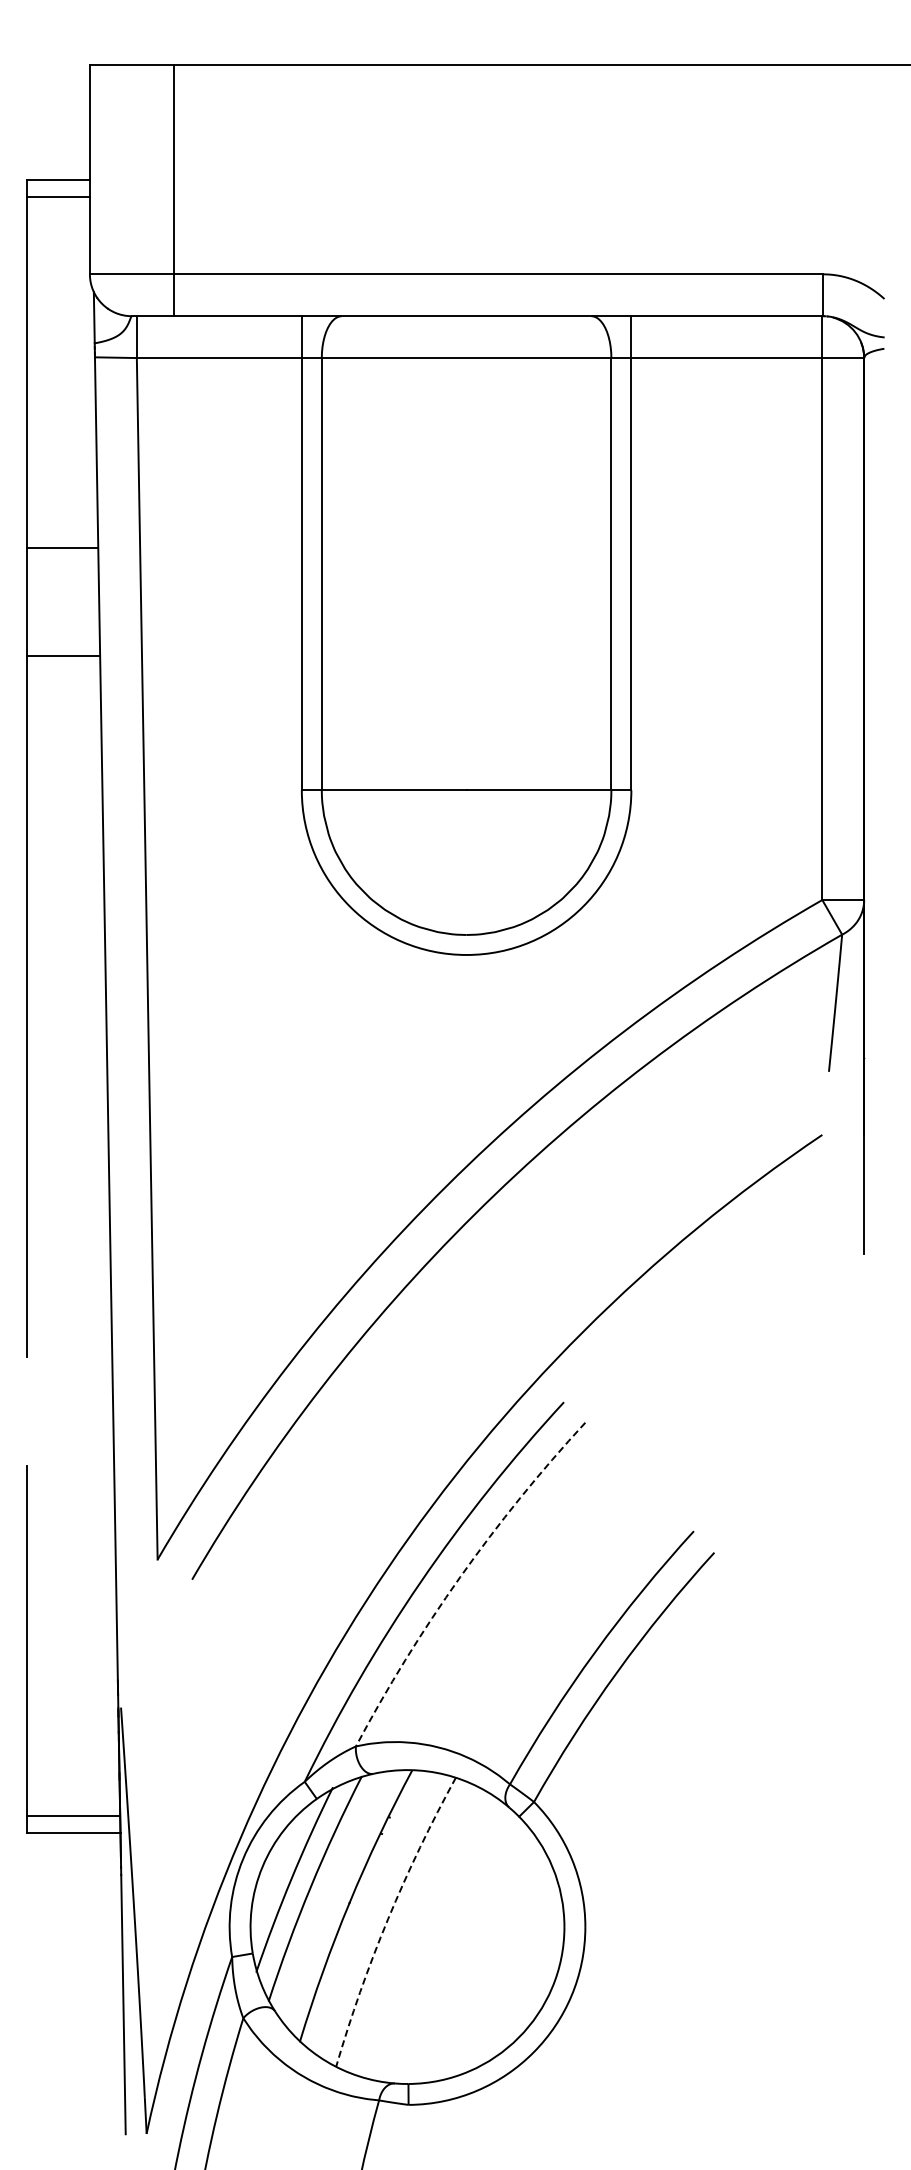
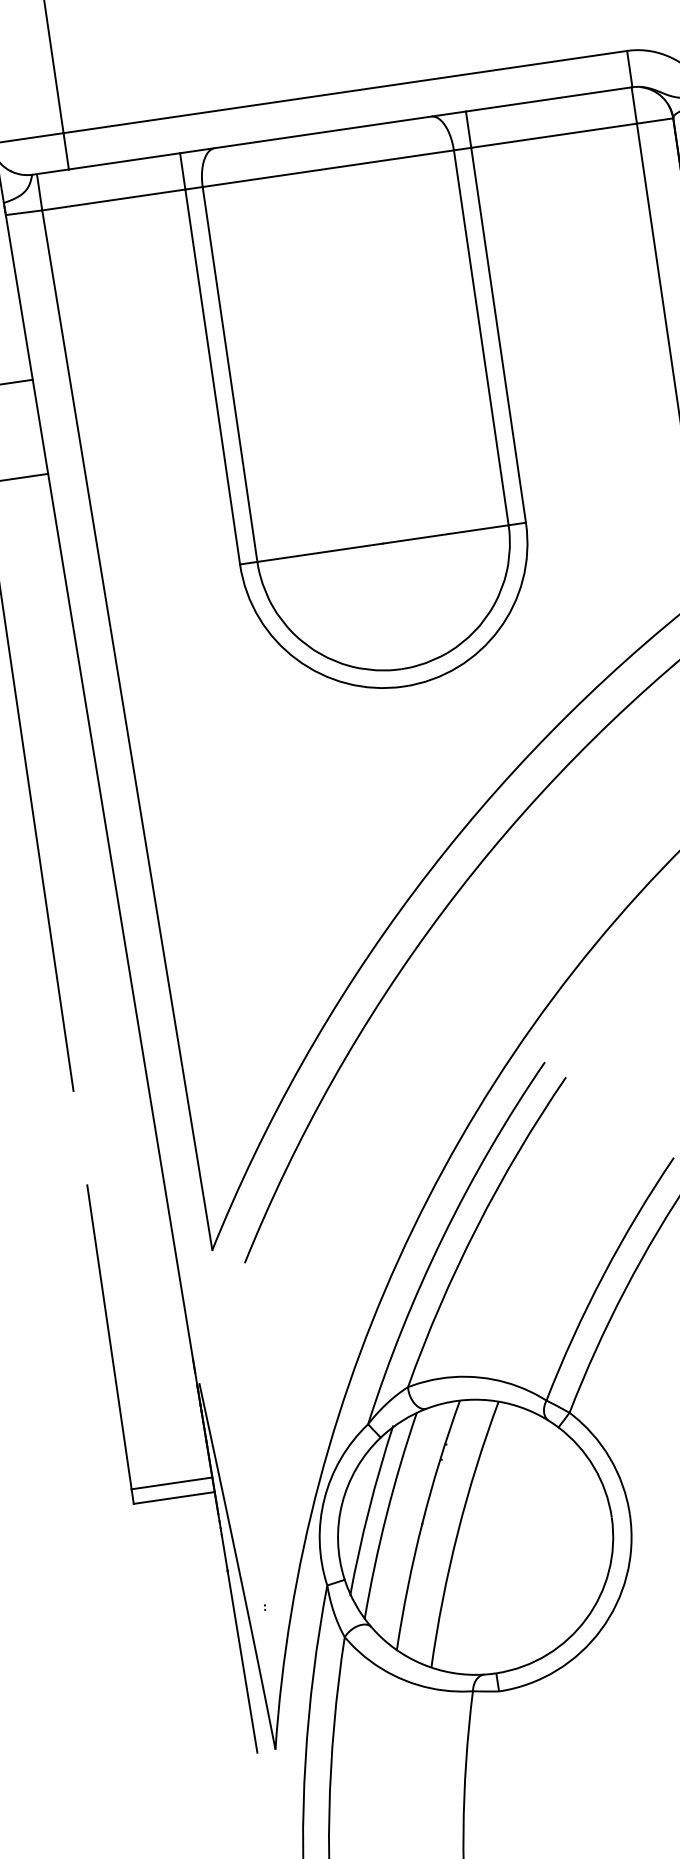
arc: (460, 1577) -> (477, 1227), dashed -> solid
arc: (388, 1919) -> (458, 1533), dashed -> solid

